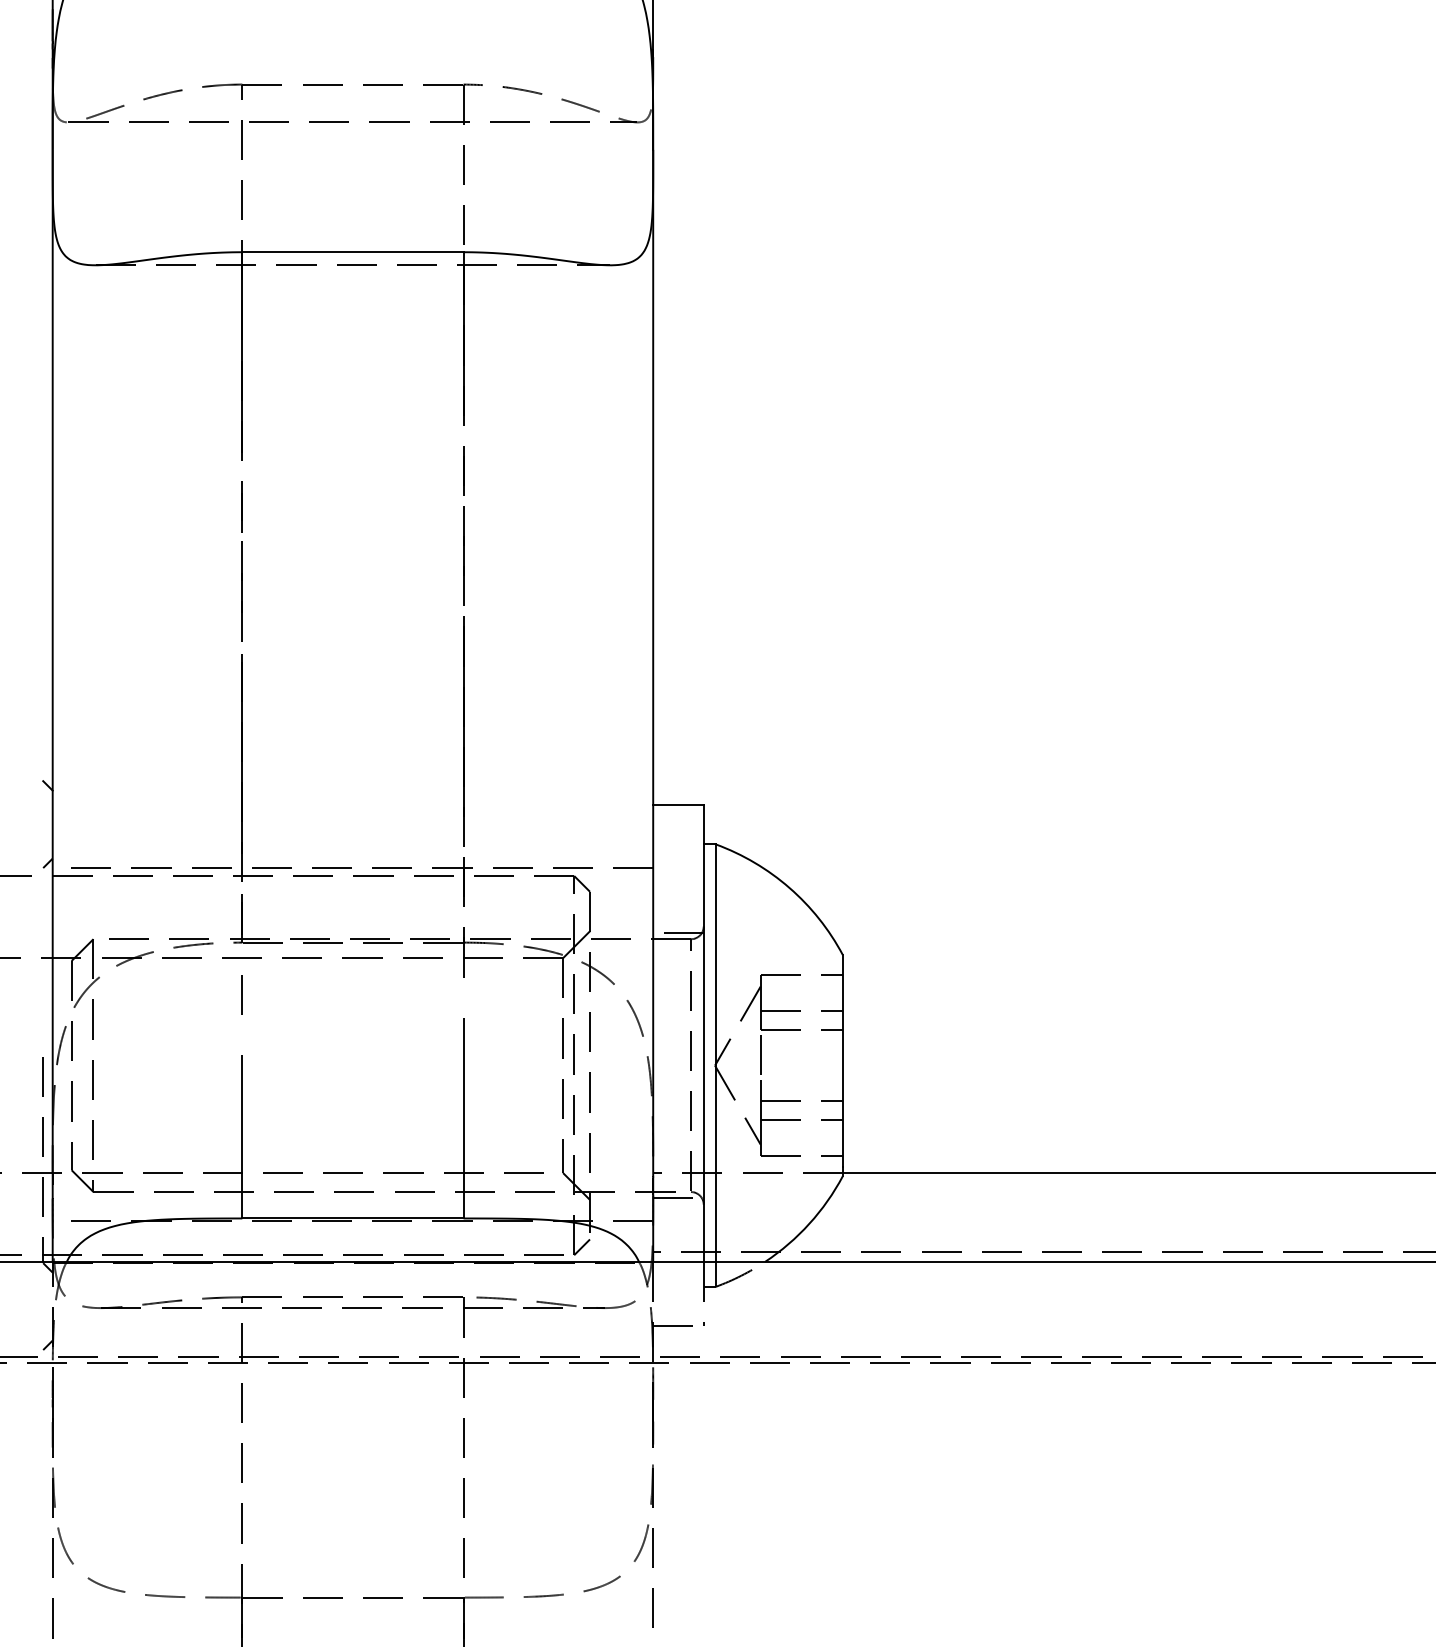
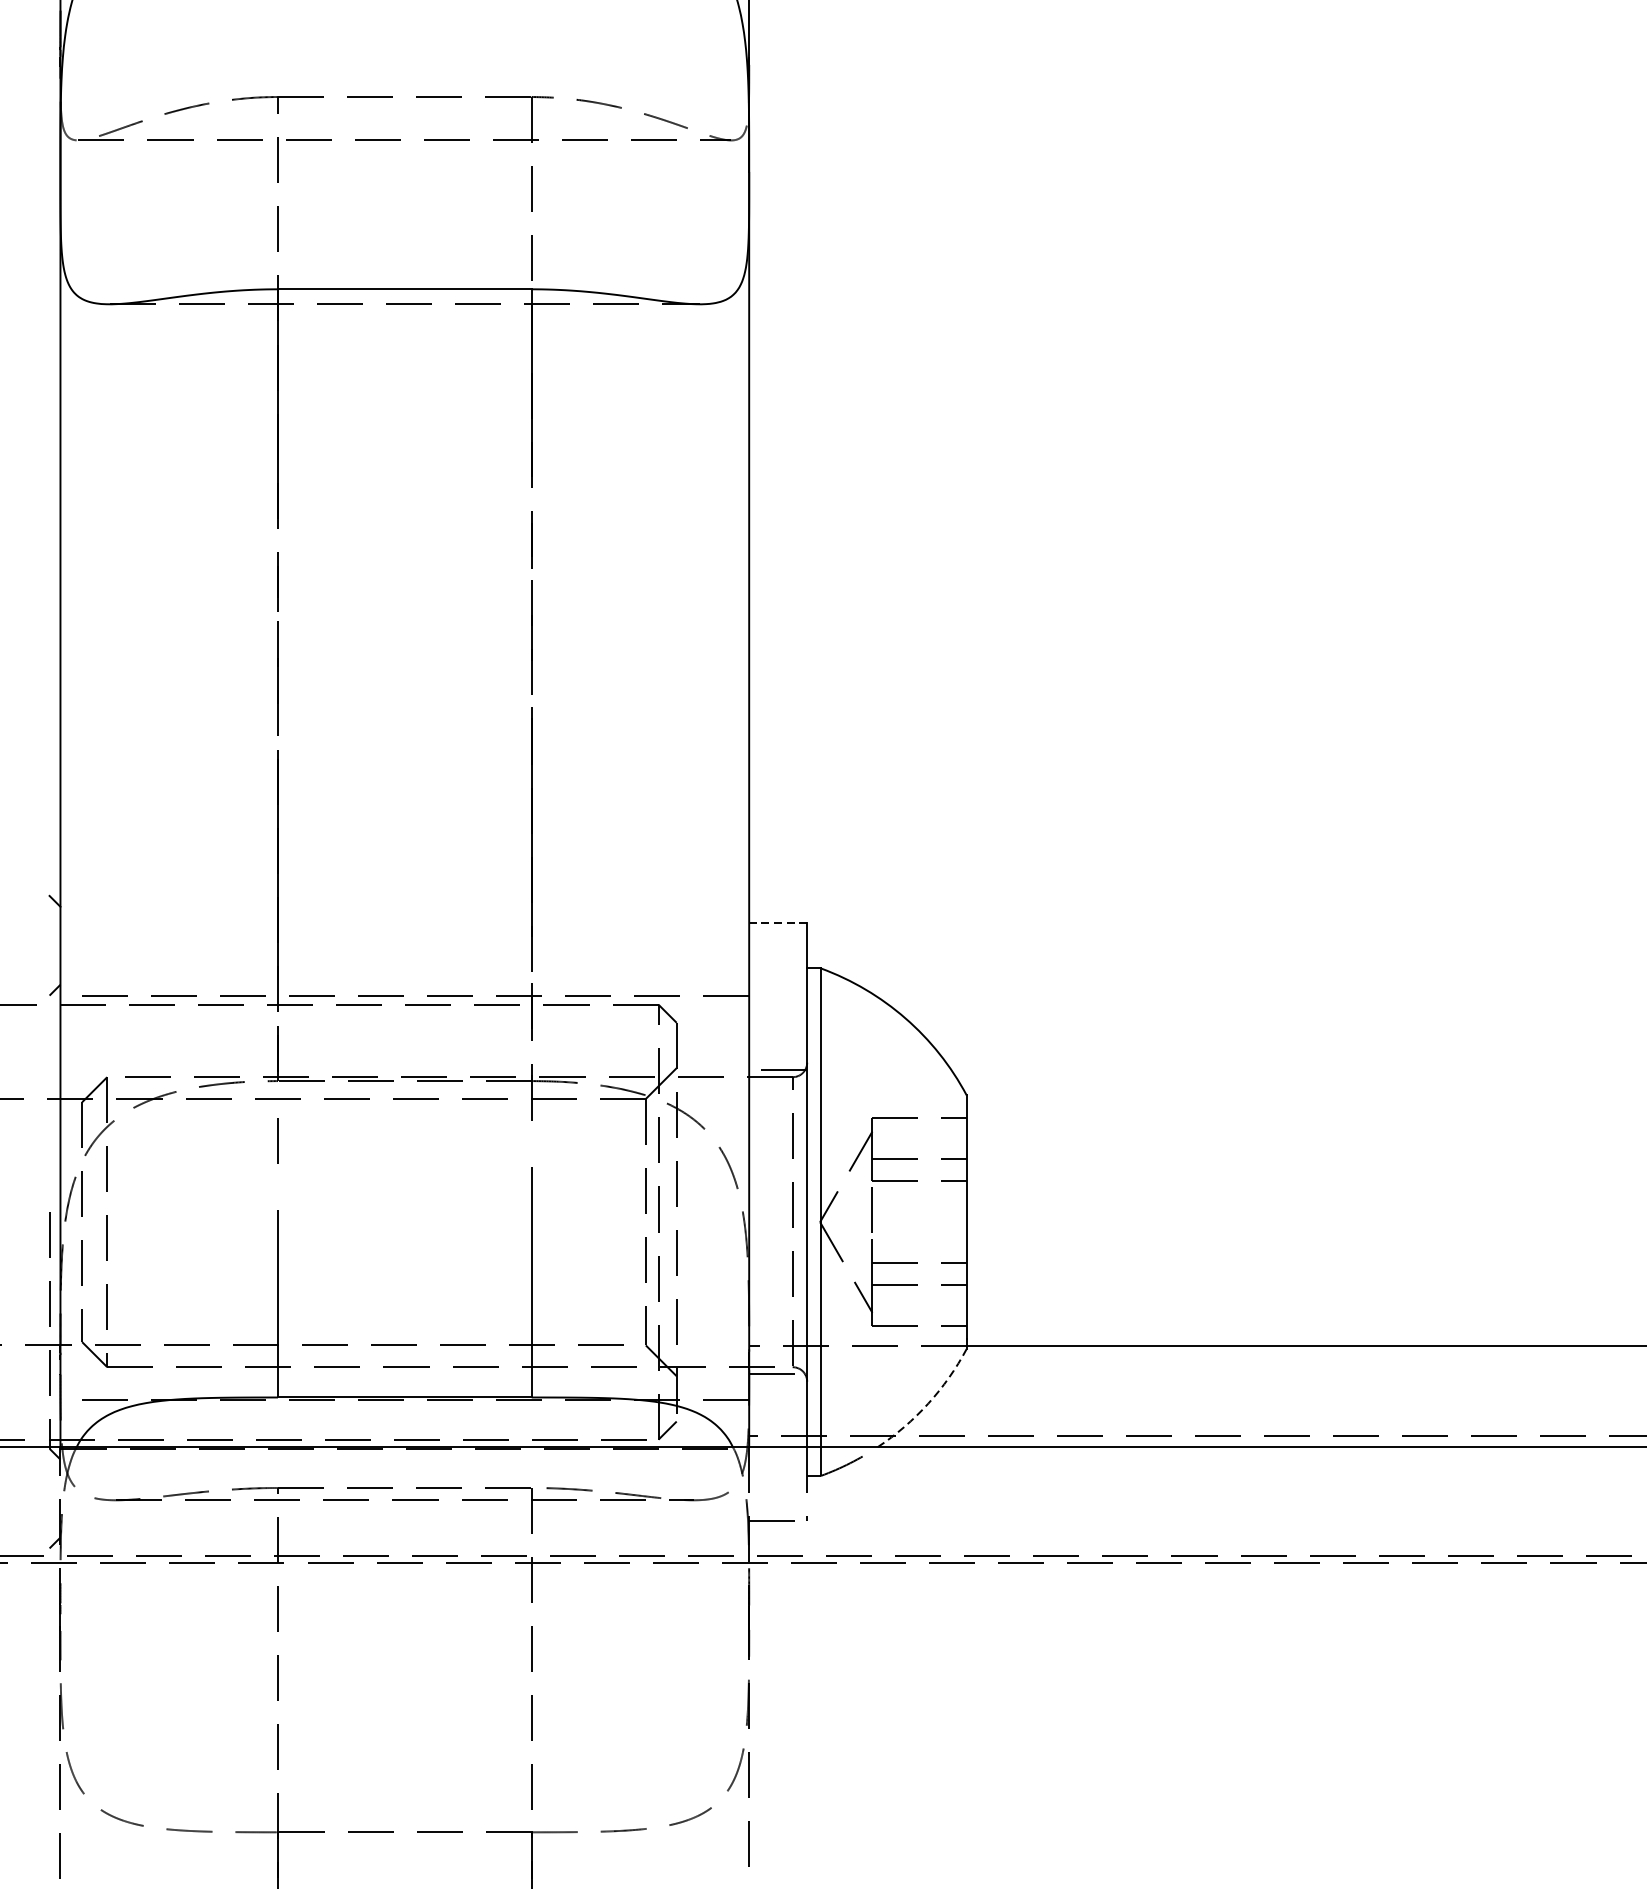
line: (677, 804) -> (777, 922), solid -> dashed
arc: (809, 1223) -> (928, 1403), solid -> dashed

